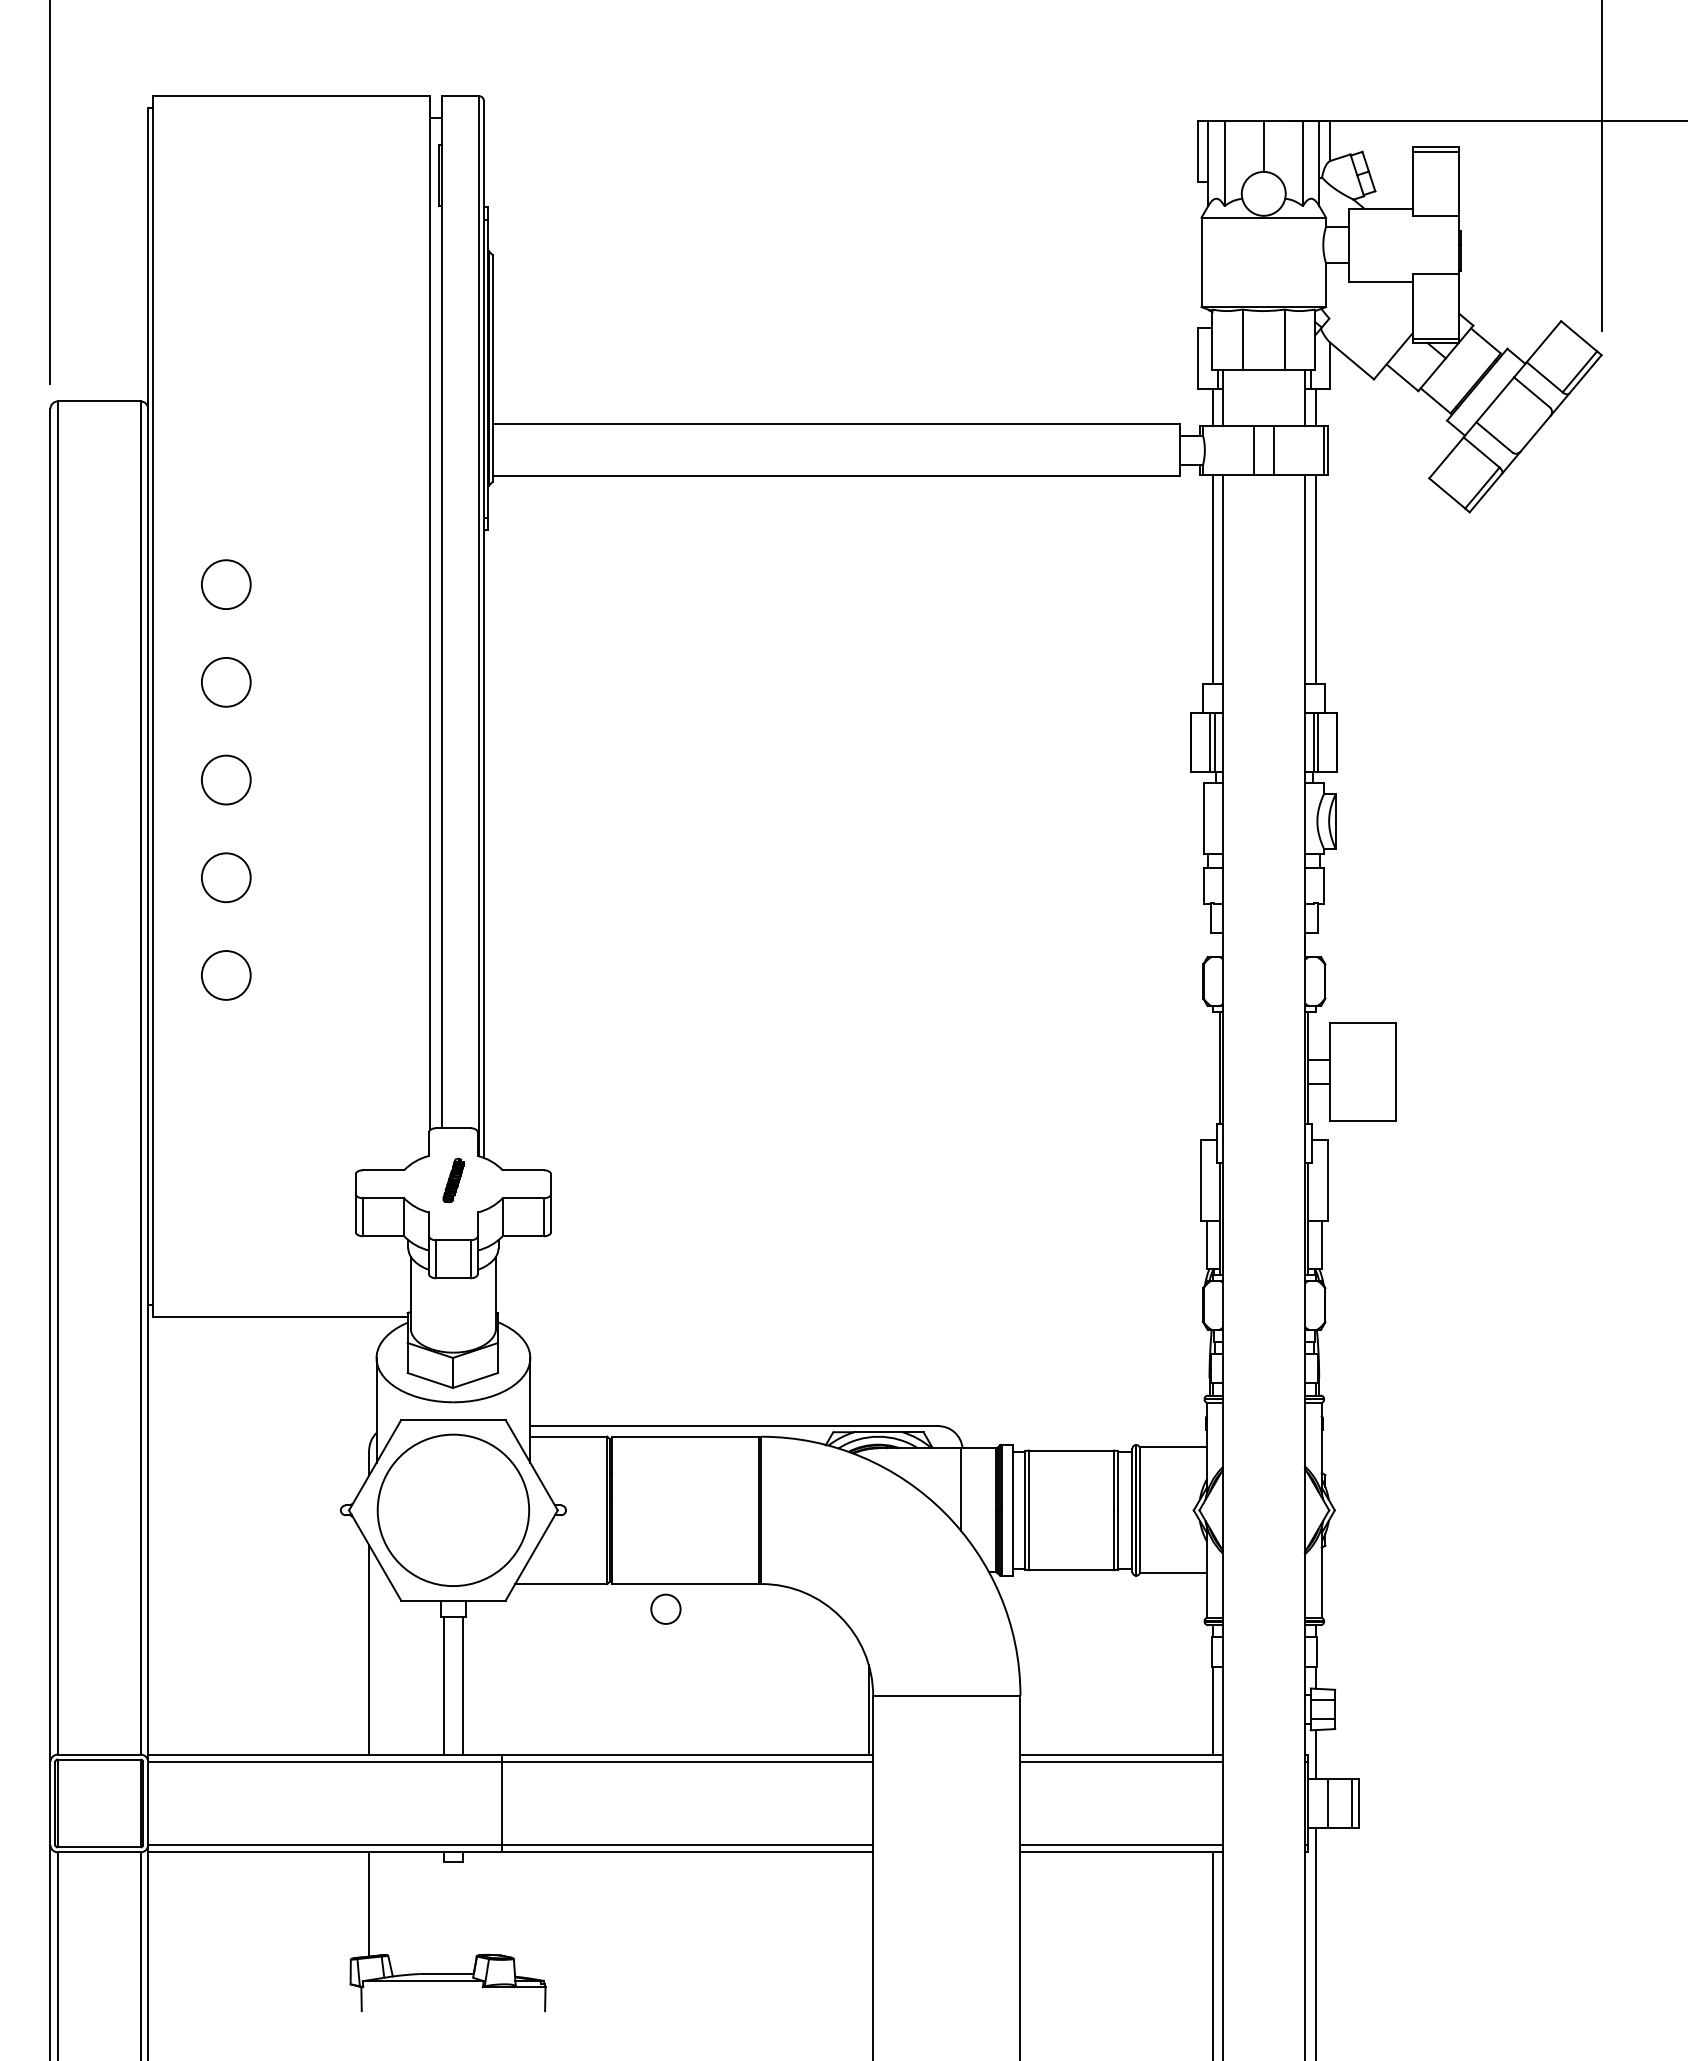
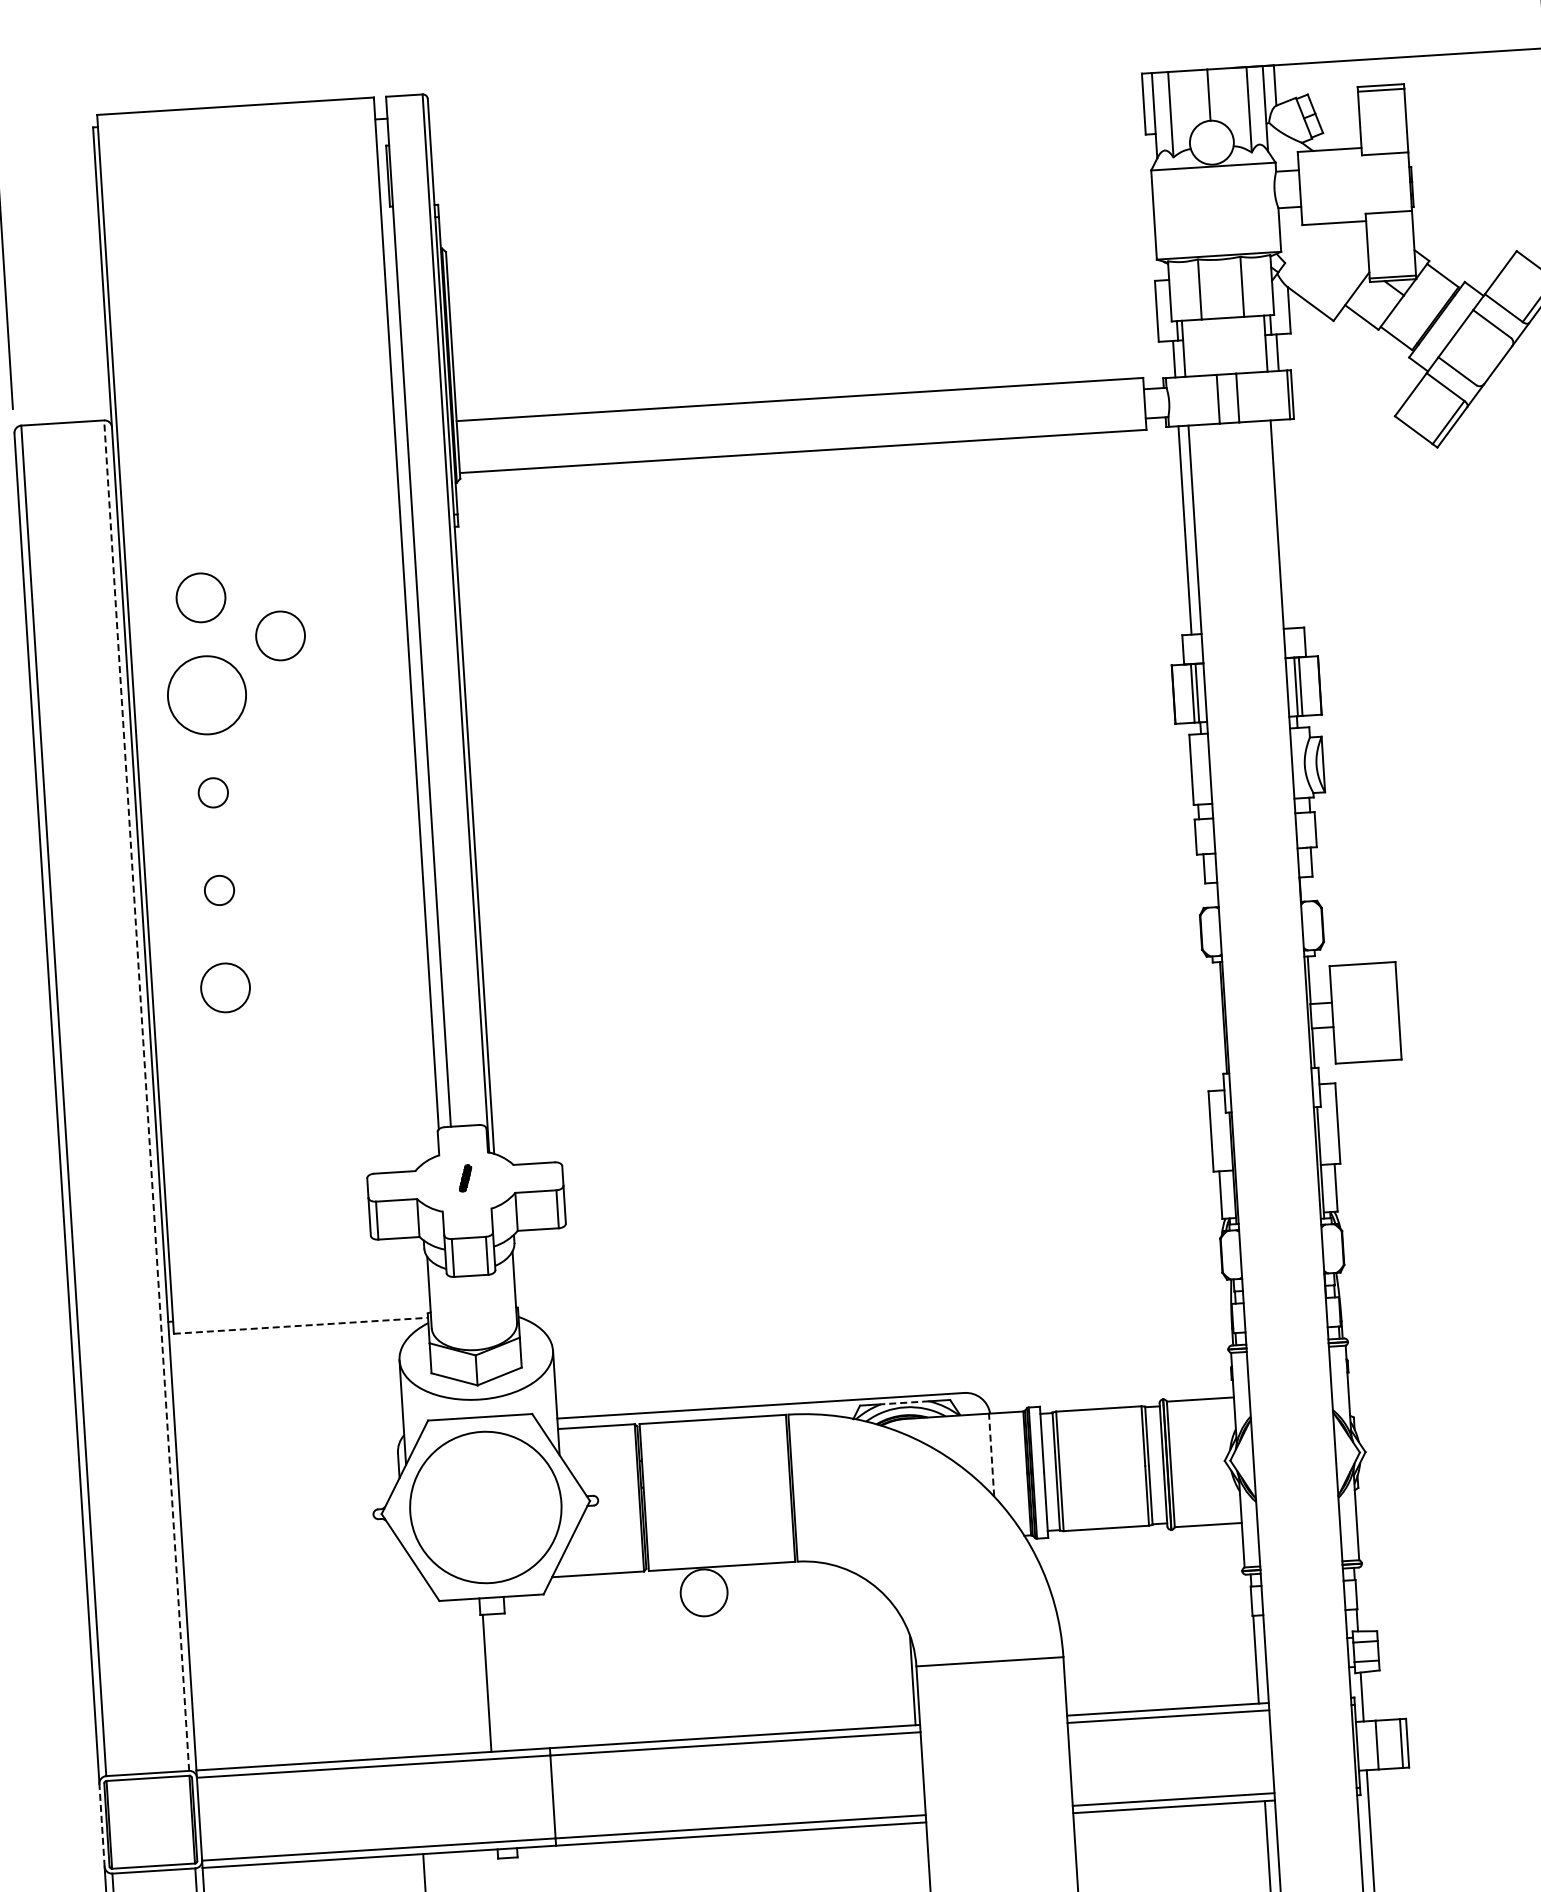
line: (1316, 578) -> (1288, 523), removed
circle: (303, 627) -> (280, 635), added
circle: (226, 682) -> (207, 695), size x1.6
circle: (226, 779) -> (213, 792), size x0.6
circle: (226, 877) -> (219, 890), size x0.6
line: (140, 1078) -> (146, 1096), solid -> dashed
part: (453, 1180) -> (465, 1178), size x0.6
line: (280, 1317) -> (301, 1325), solid -> dashed
line: (877, 1432) -> (904, 1403), solid -> dashed
line: (961, 1489) -> (991, 1454), solid -> dashed
circle: (665, 1608) -> (703, 1592), size x1.6
line: (369, 1649) -> (410, 1651), removed
line: (463, 1685) -> (506, 1681), removed
line: (50, 1803) -> (102, 1825), solid -> dashed

